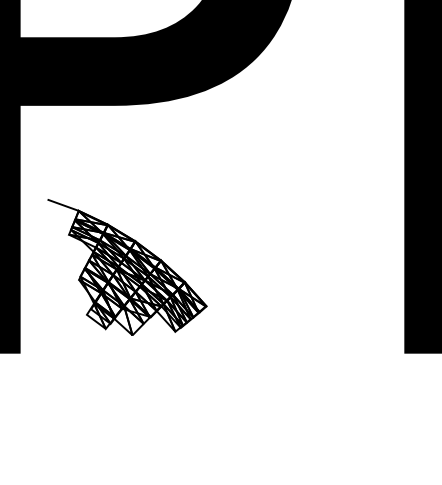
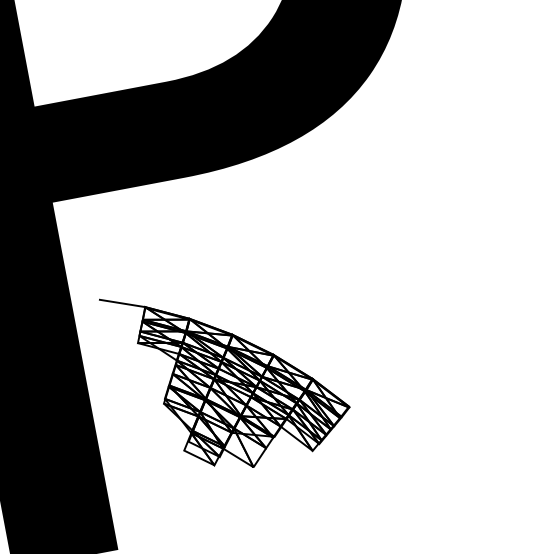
part: (127, 267) -> (228, 373), moved

